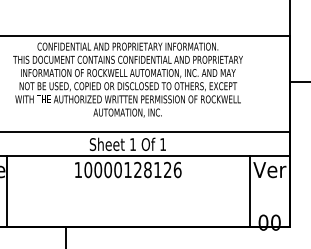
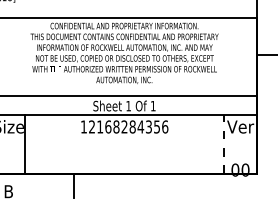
text: (127, 169) -> (124, 126), 10000128126 -> 12168284356
line: (248, 191) -> (223, 144), solid -> dashed

